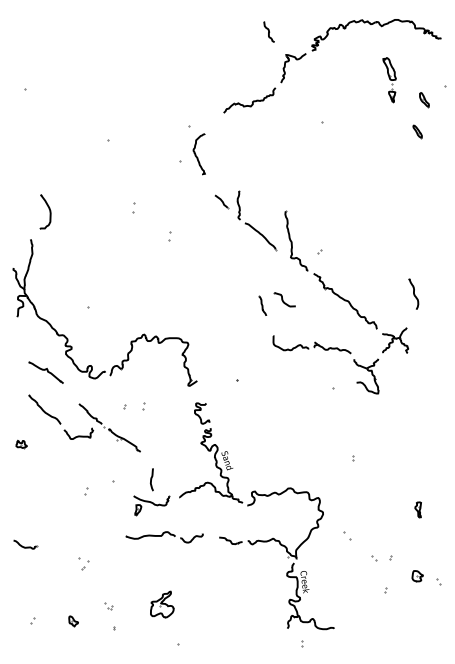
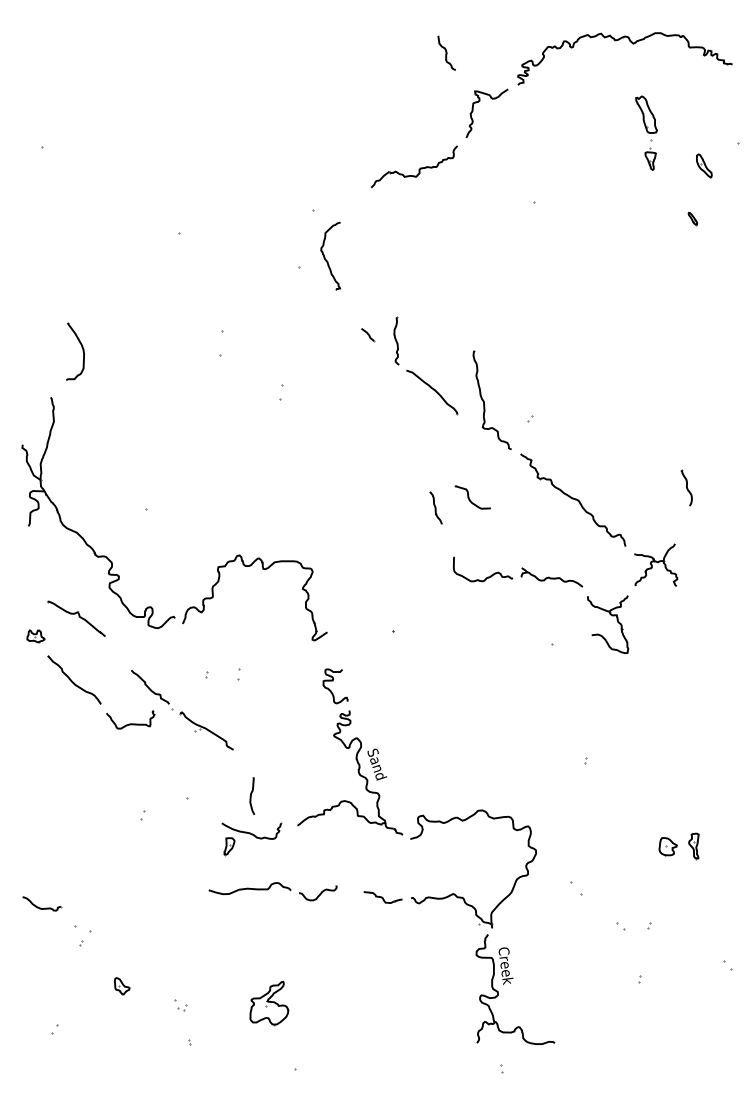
part: (417, 131) -> (692, 218), size x0.6
part: (221, 201) -> (367, 334), size x0.6
part: (133, 207) -> (221, 344), size x1.6
part: (413, 293) -> (686, 487), size x0.7
part: (21, 444) -> (35, 636), moved
part: (83, 563) -> (82, 935), moved
part: (417, 576) -> (667, 847), moved
part: (73, 621) -> (121, 986), moved

